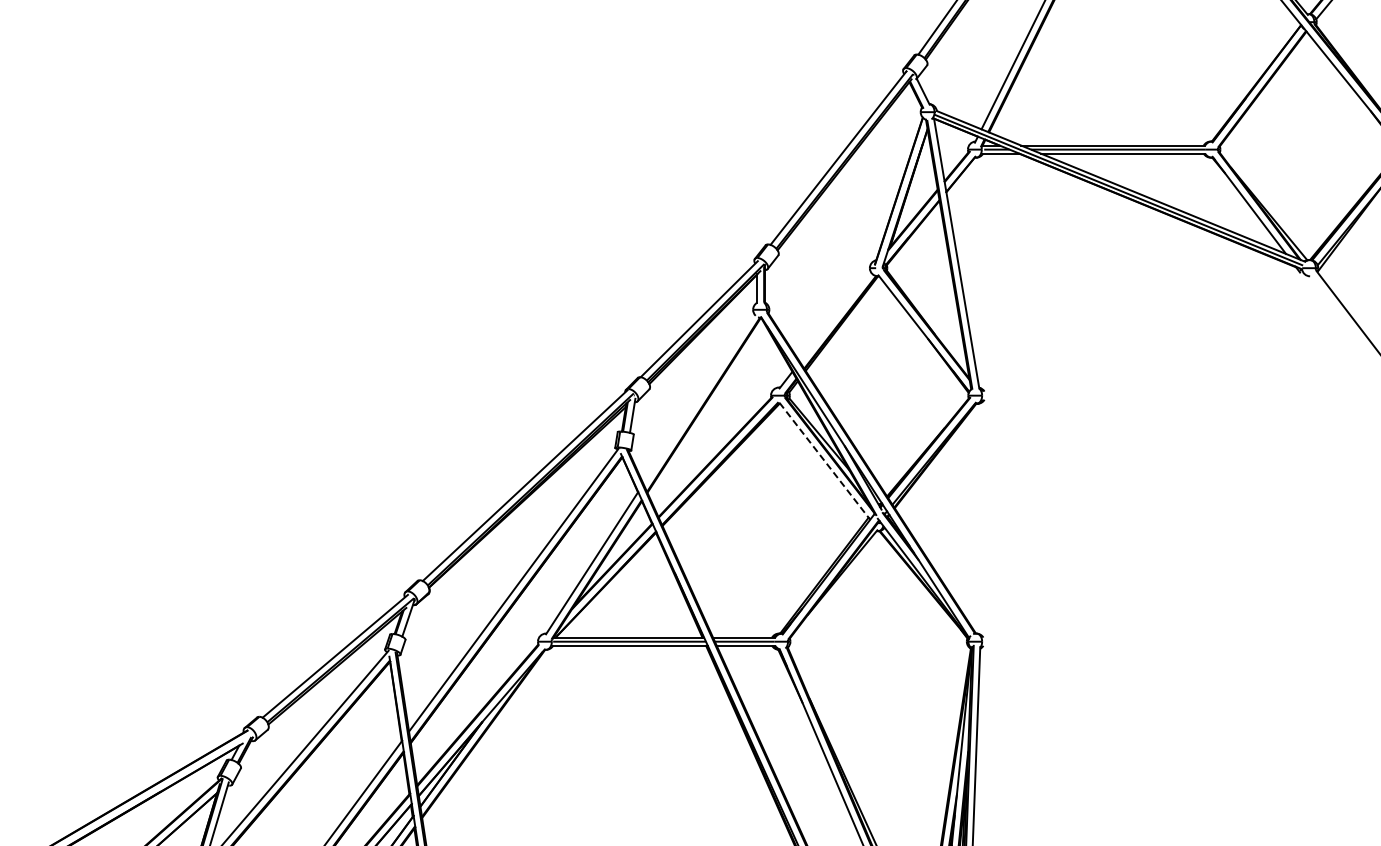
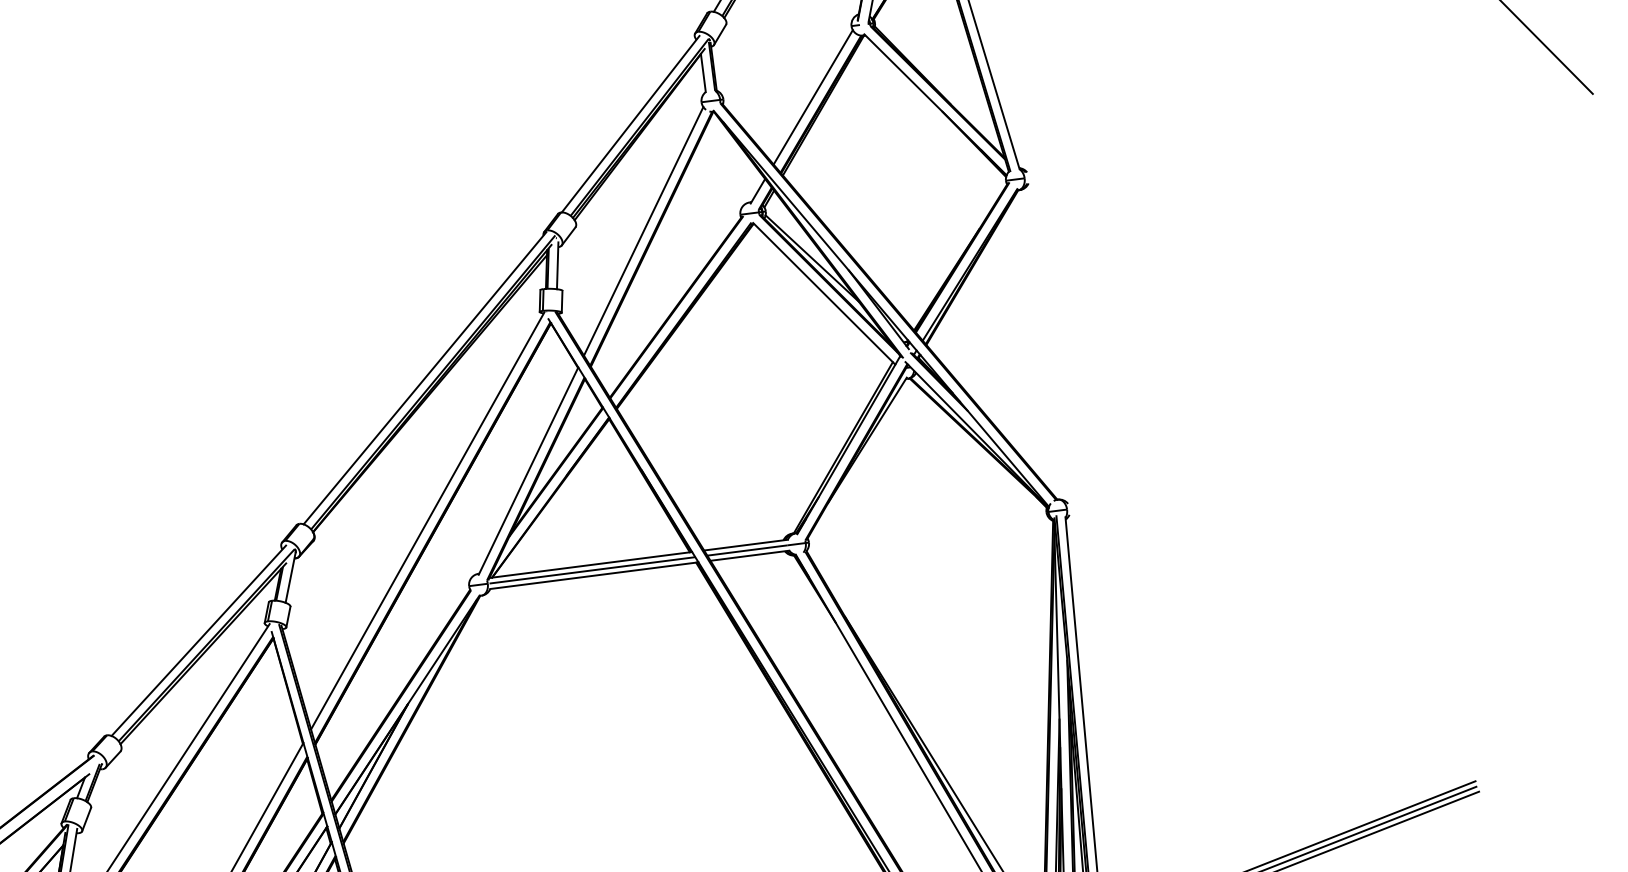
line: (834, 316) -> (812, 97), added
line: (698, 398) -> (643, 231), added
line: (824, 461) -> (823, 294), dashed -> solid

